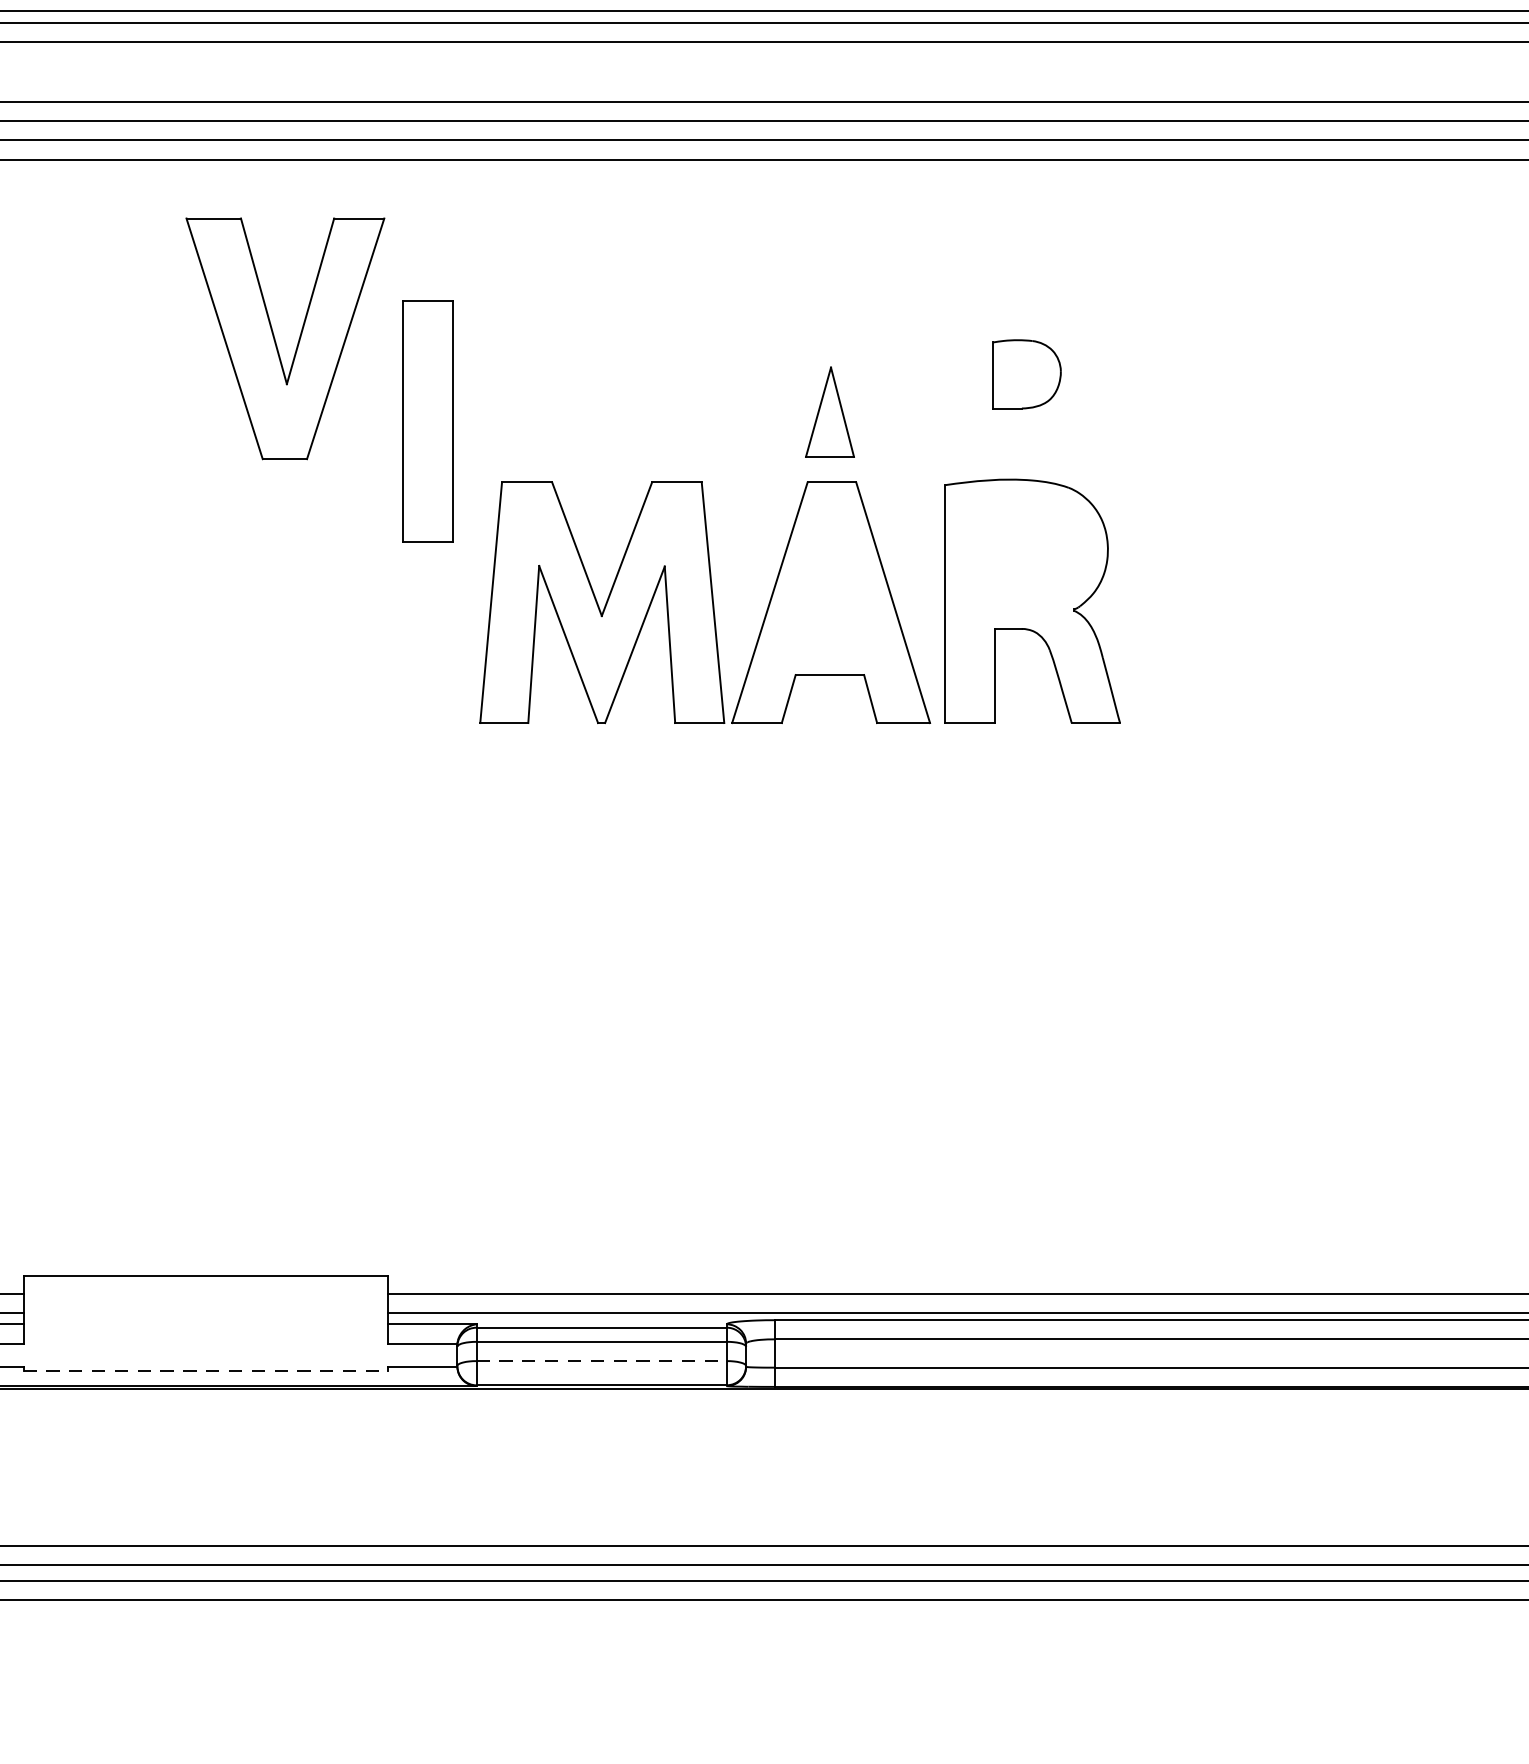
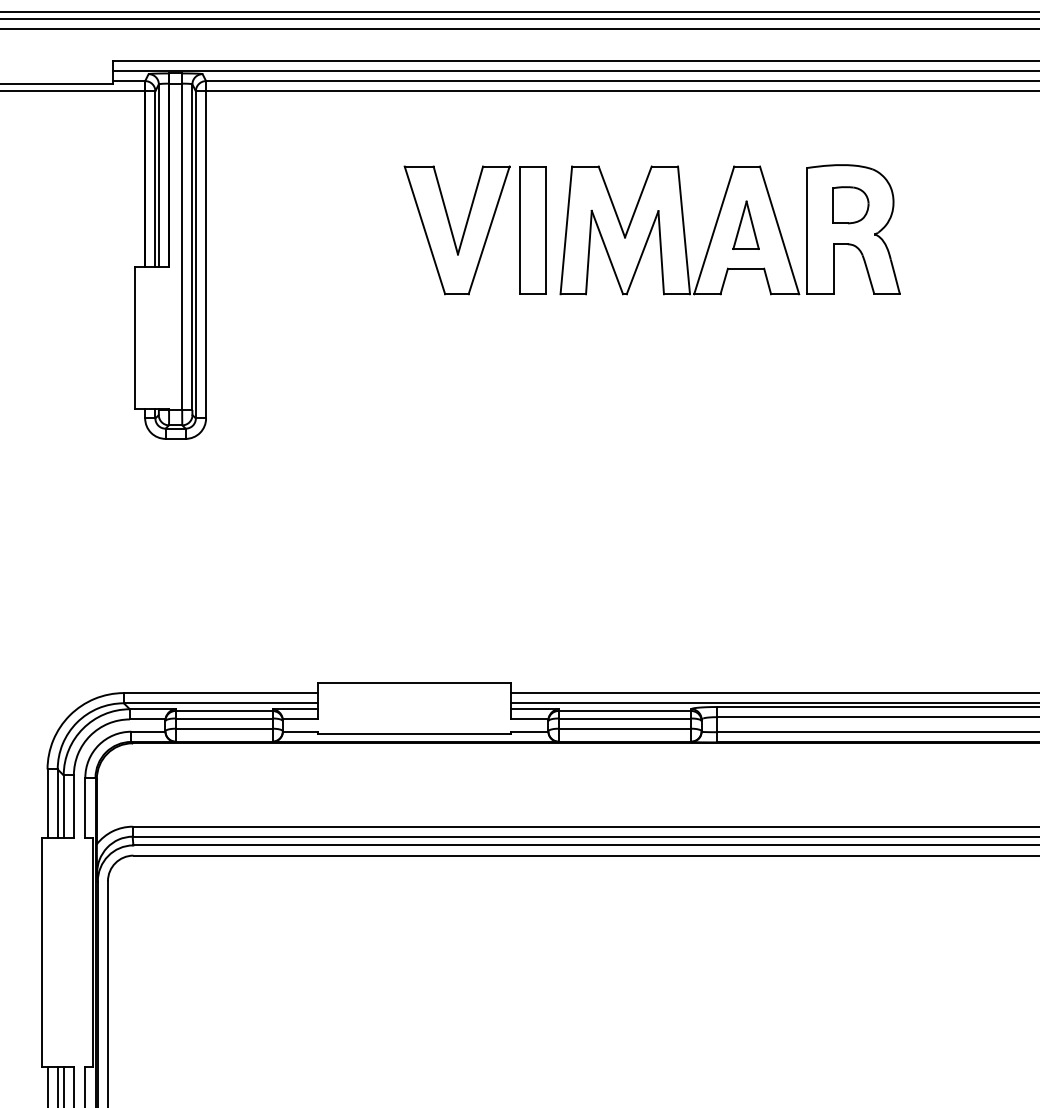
part: (284, 339) -> (456, 230), moved
part: (798, 601) -> (729, 229), moved
line: (602, 1360) -> (625, 728), dashed -> solid
line: (204, 1371) -> (414, 734), dashed -> solid

